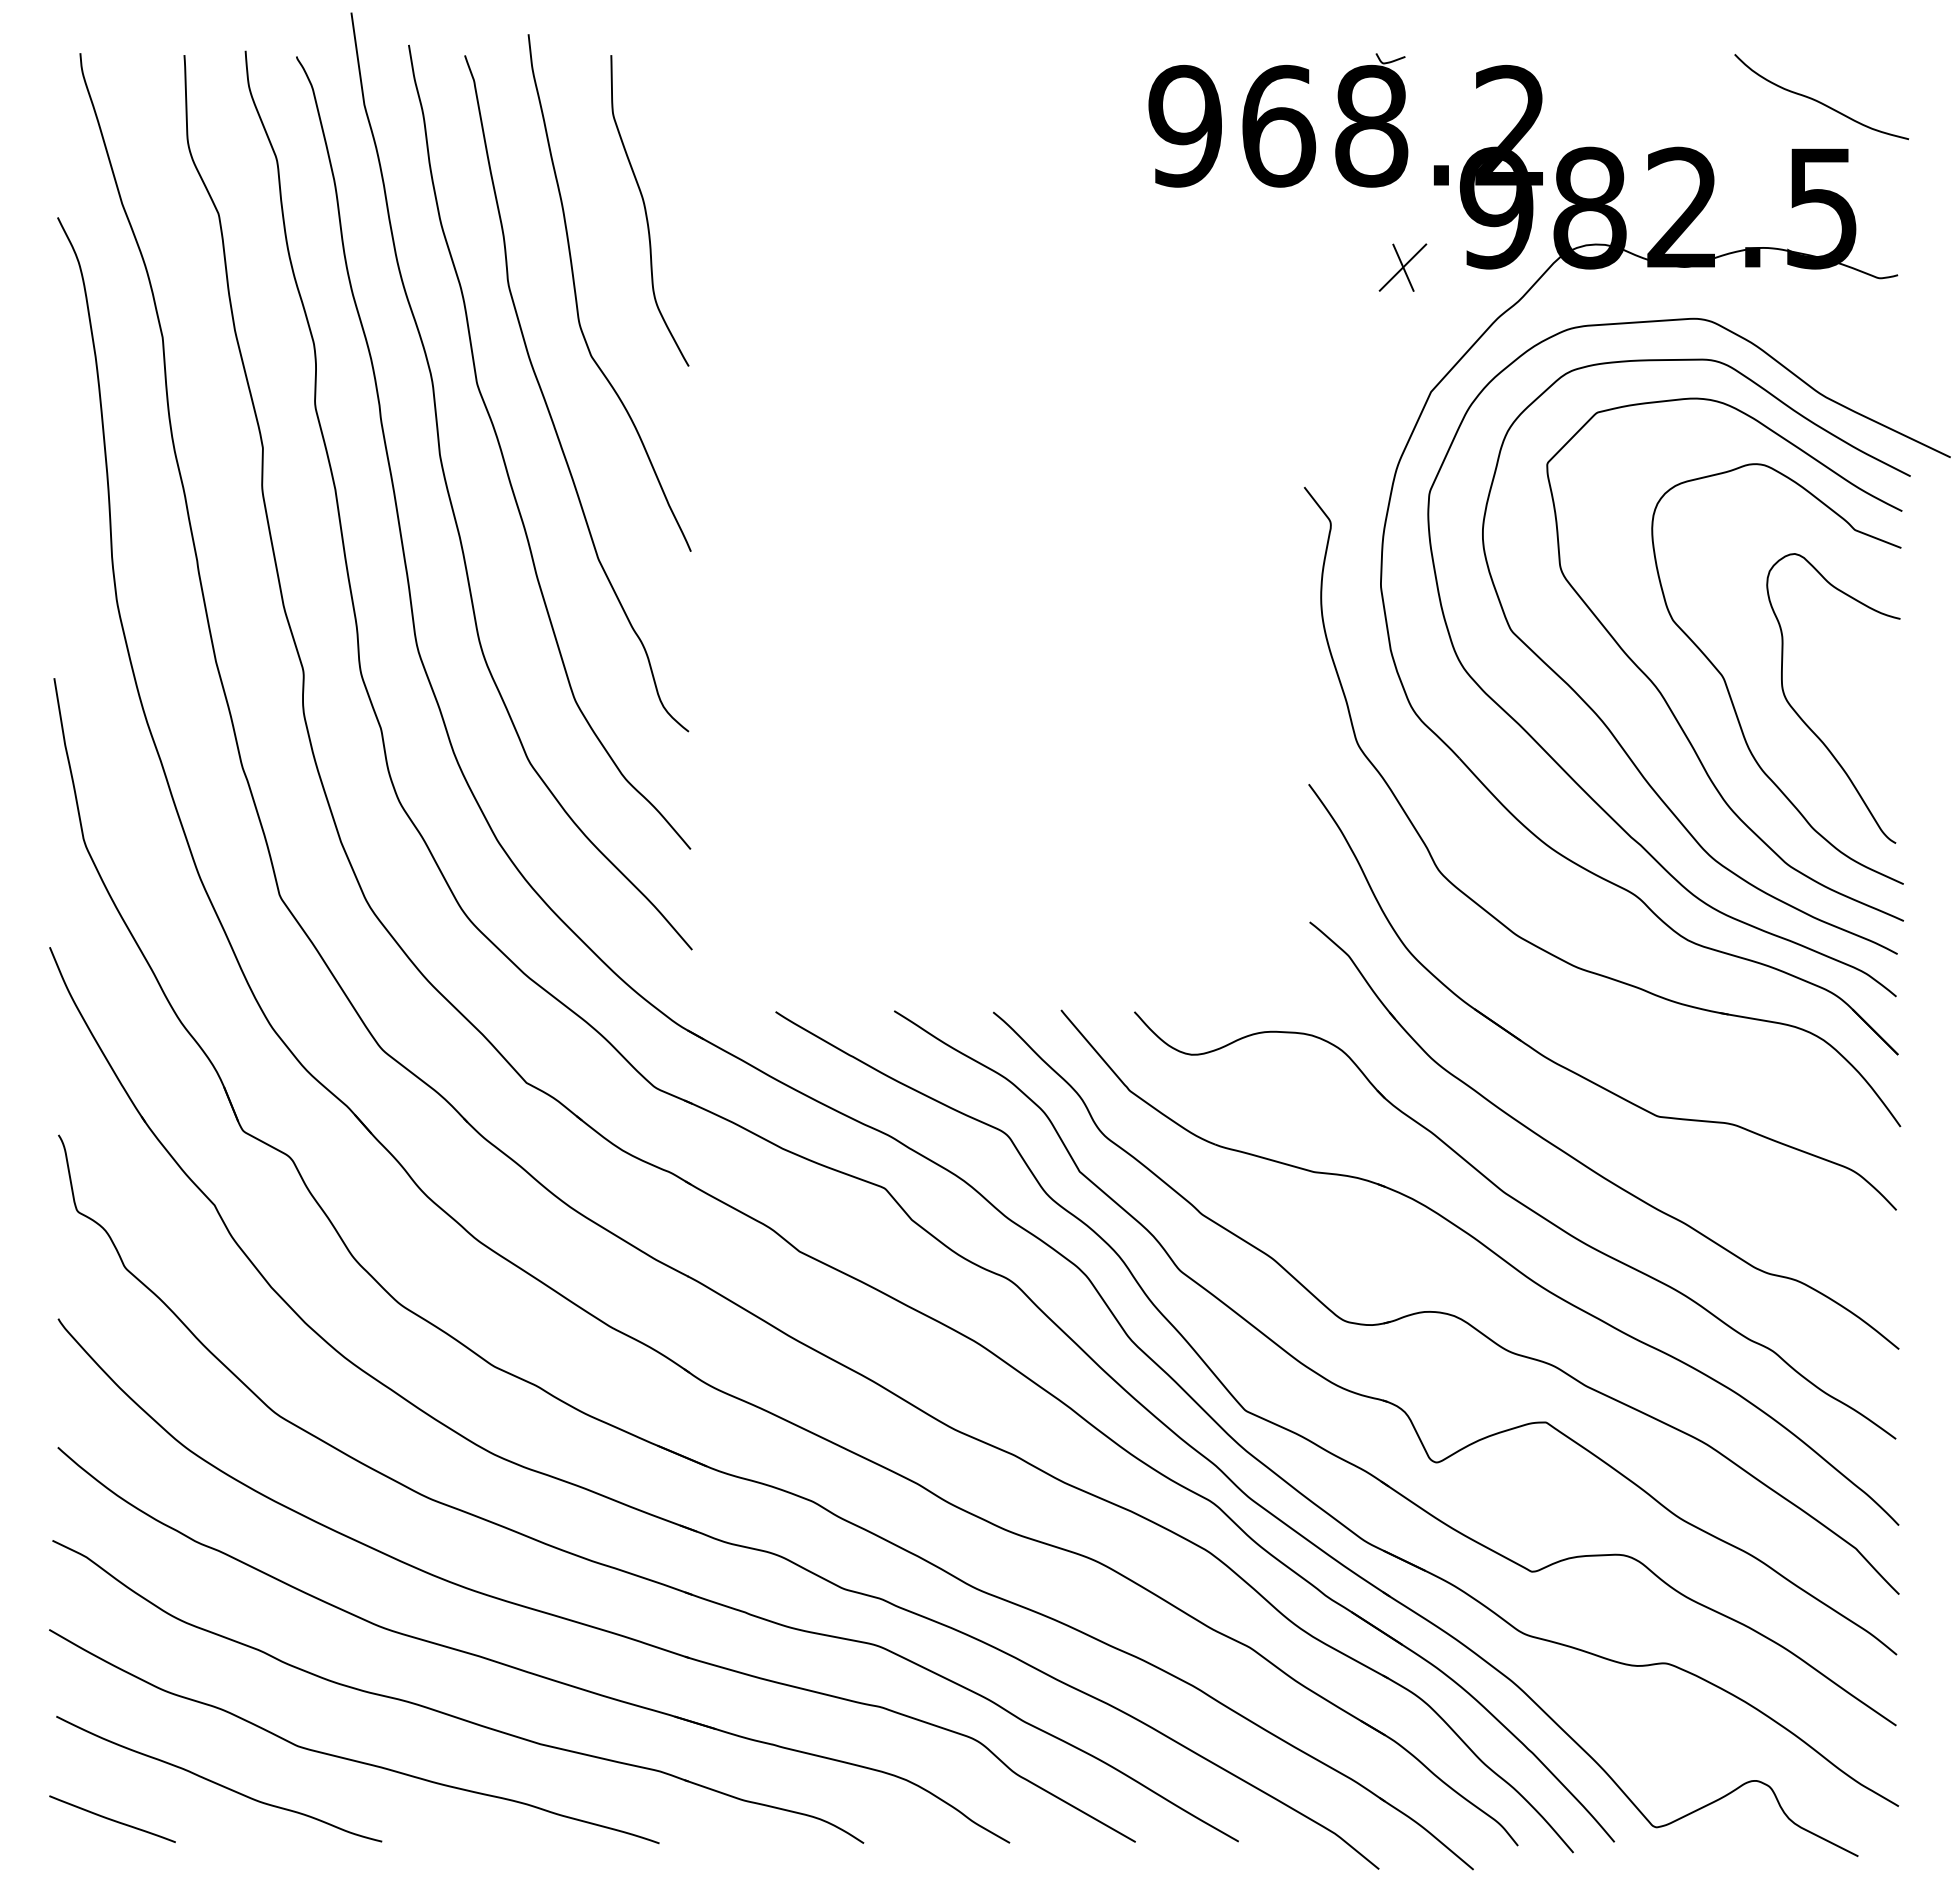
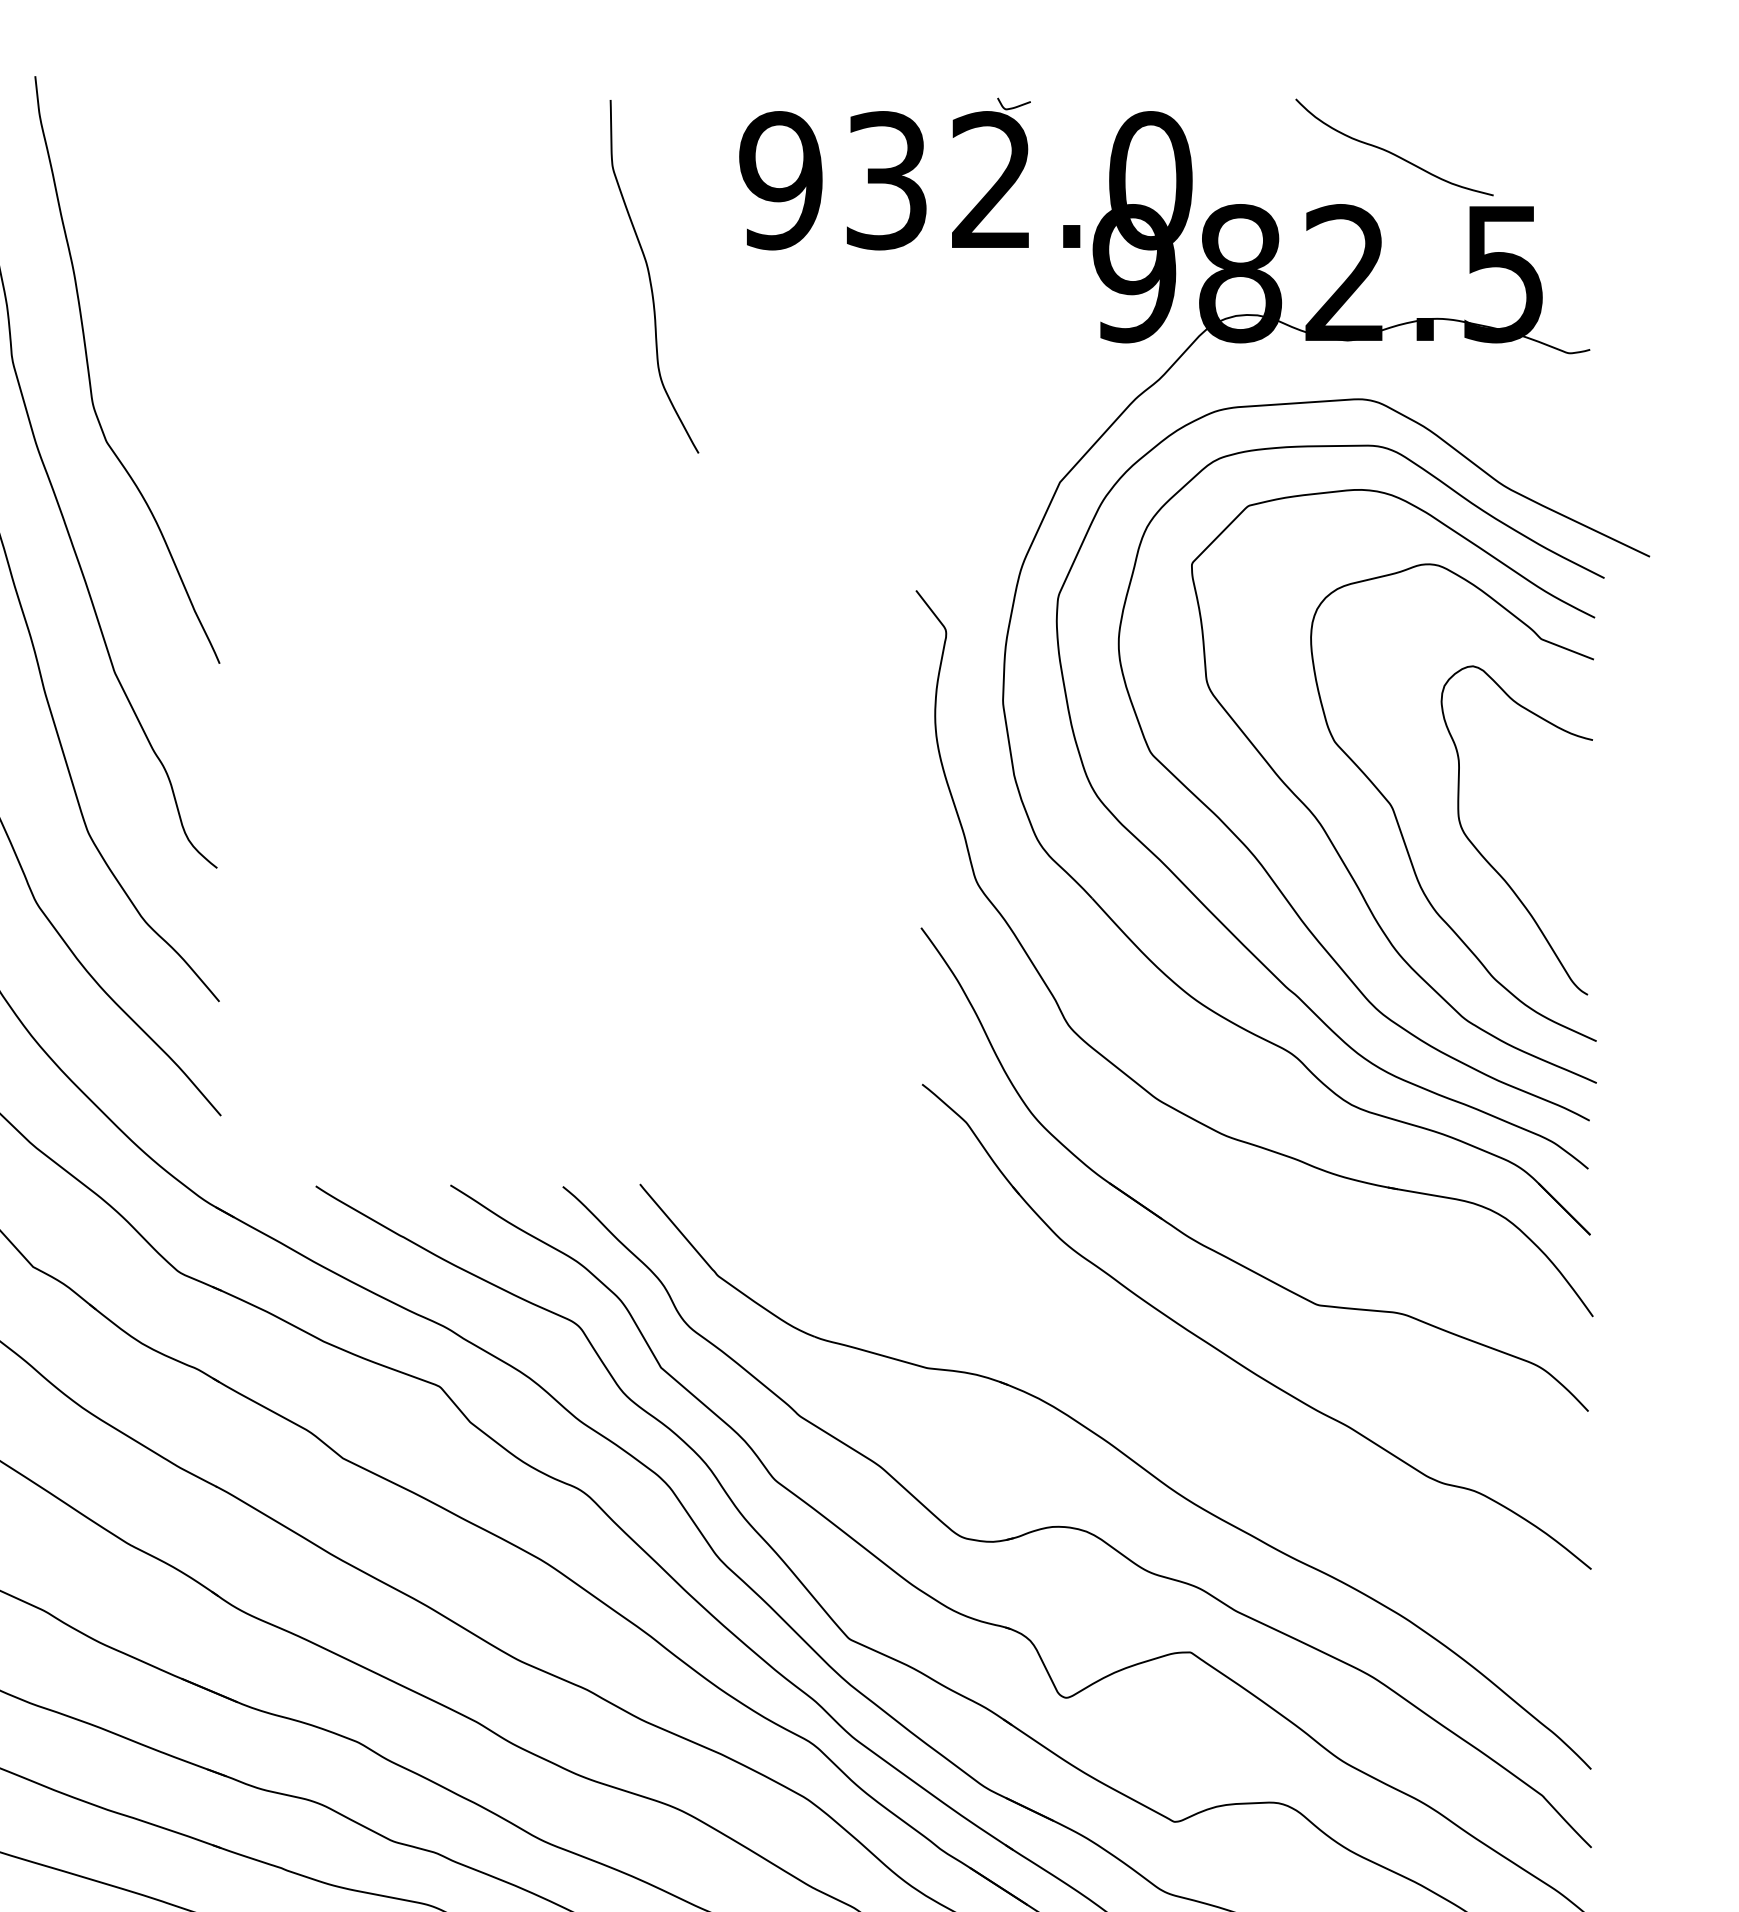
curve: (1820, 101) -> (1393, 152), moved
text: (1394, 125) -> (1018, 179), 968.2 -> 932.0
curve: (646, 210) -> (650, 276), moved
part: (1402, 267) -> (1027, 341), removed
part: (1525, 1207) -> (1167, 1408), removed

